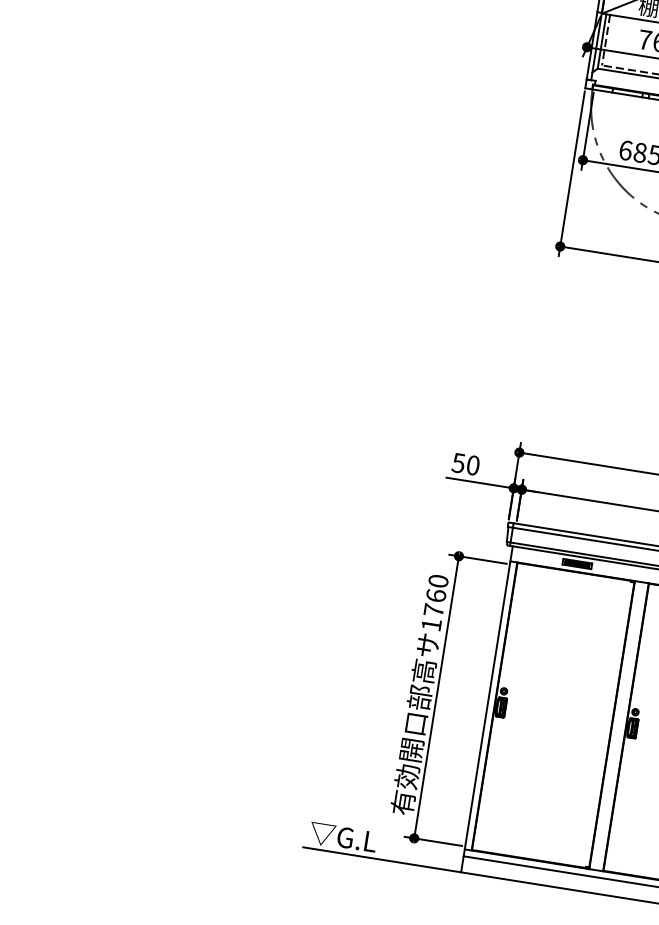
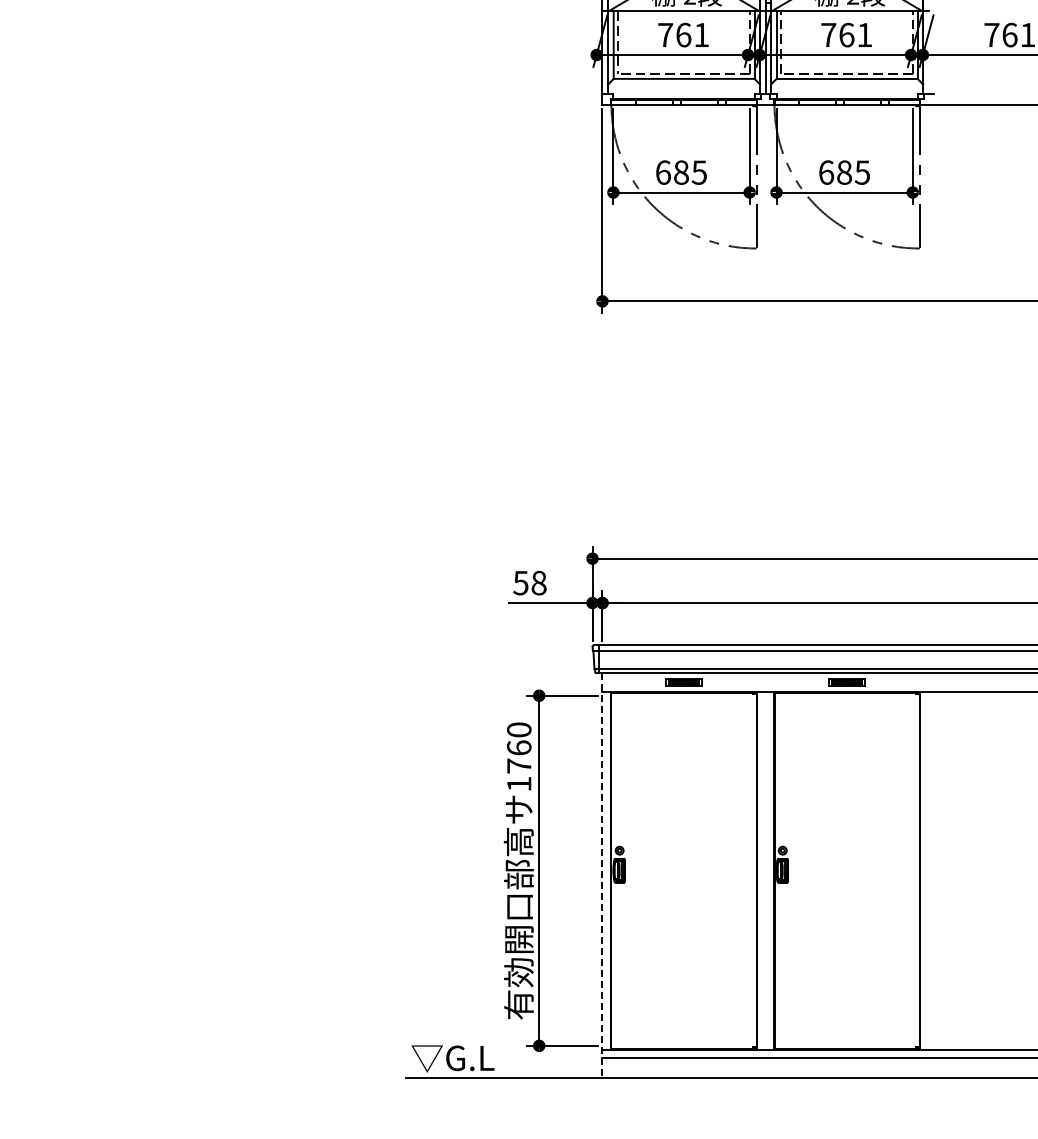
text: (472, 465) -> (538, 583), 50 -> 58
line: (486, 709) -> (602, 876), solid -> dashed

